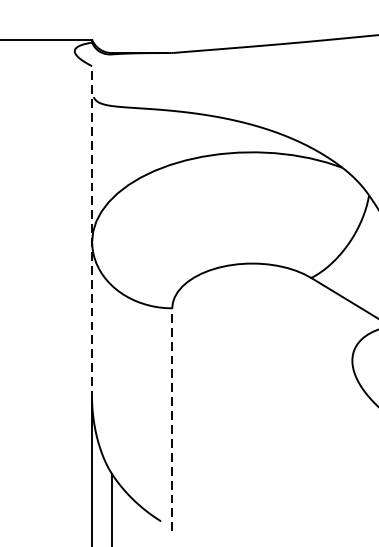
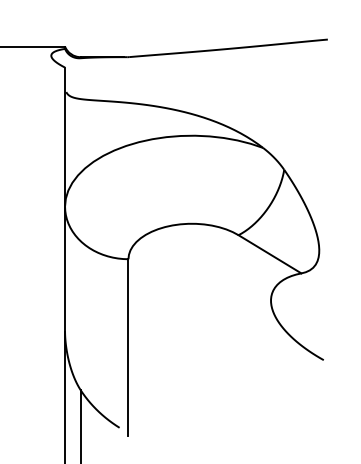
line: (92, 232) -> (65, 199), dashed -> solid
line: (172, 418) -> (128, 346), dashed -> solid

